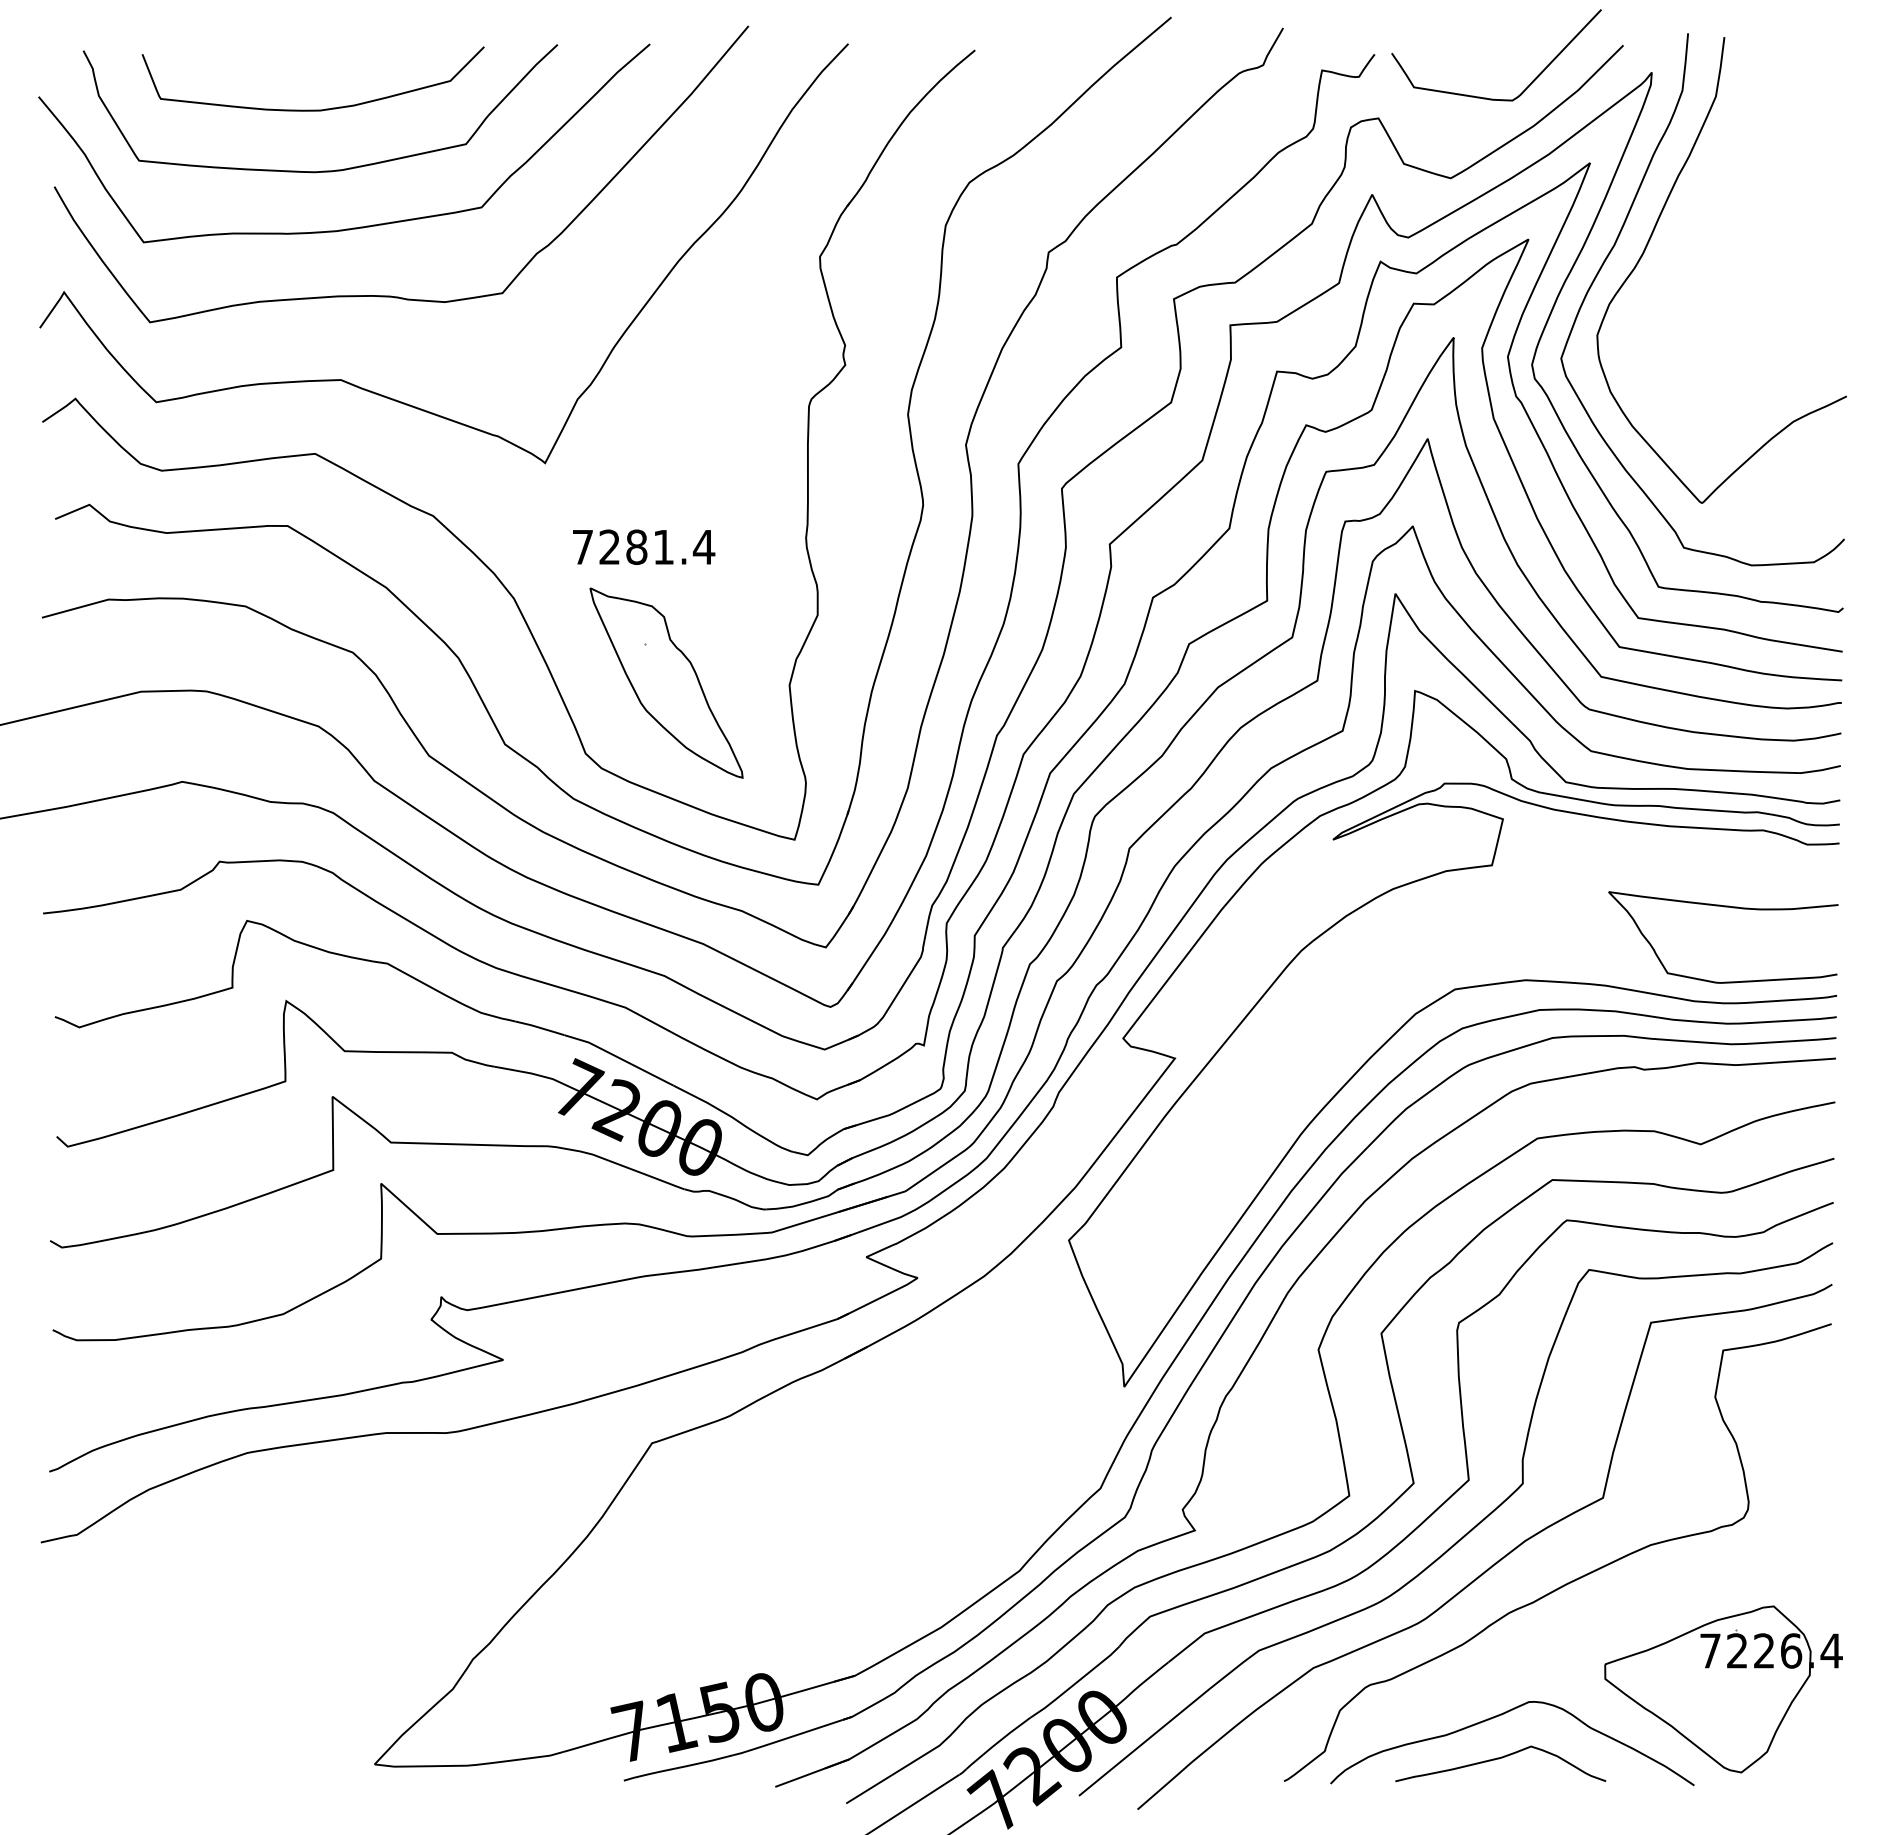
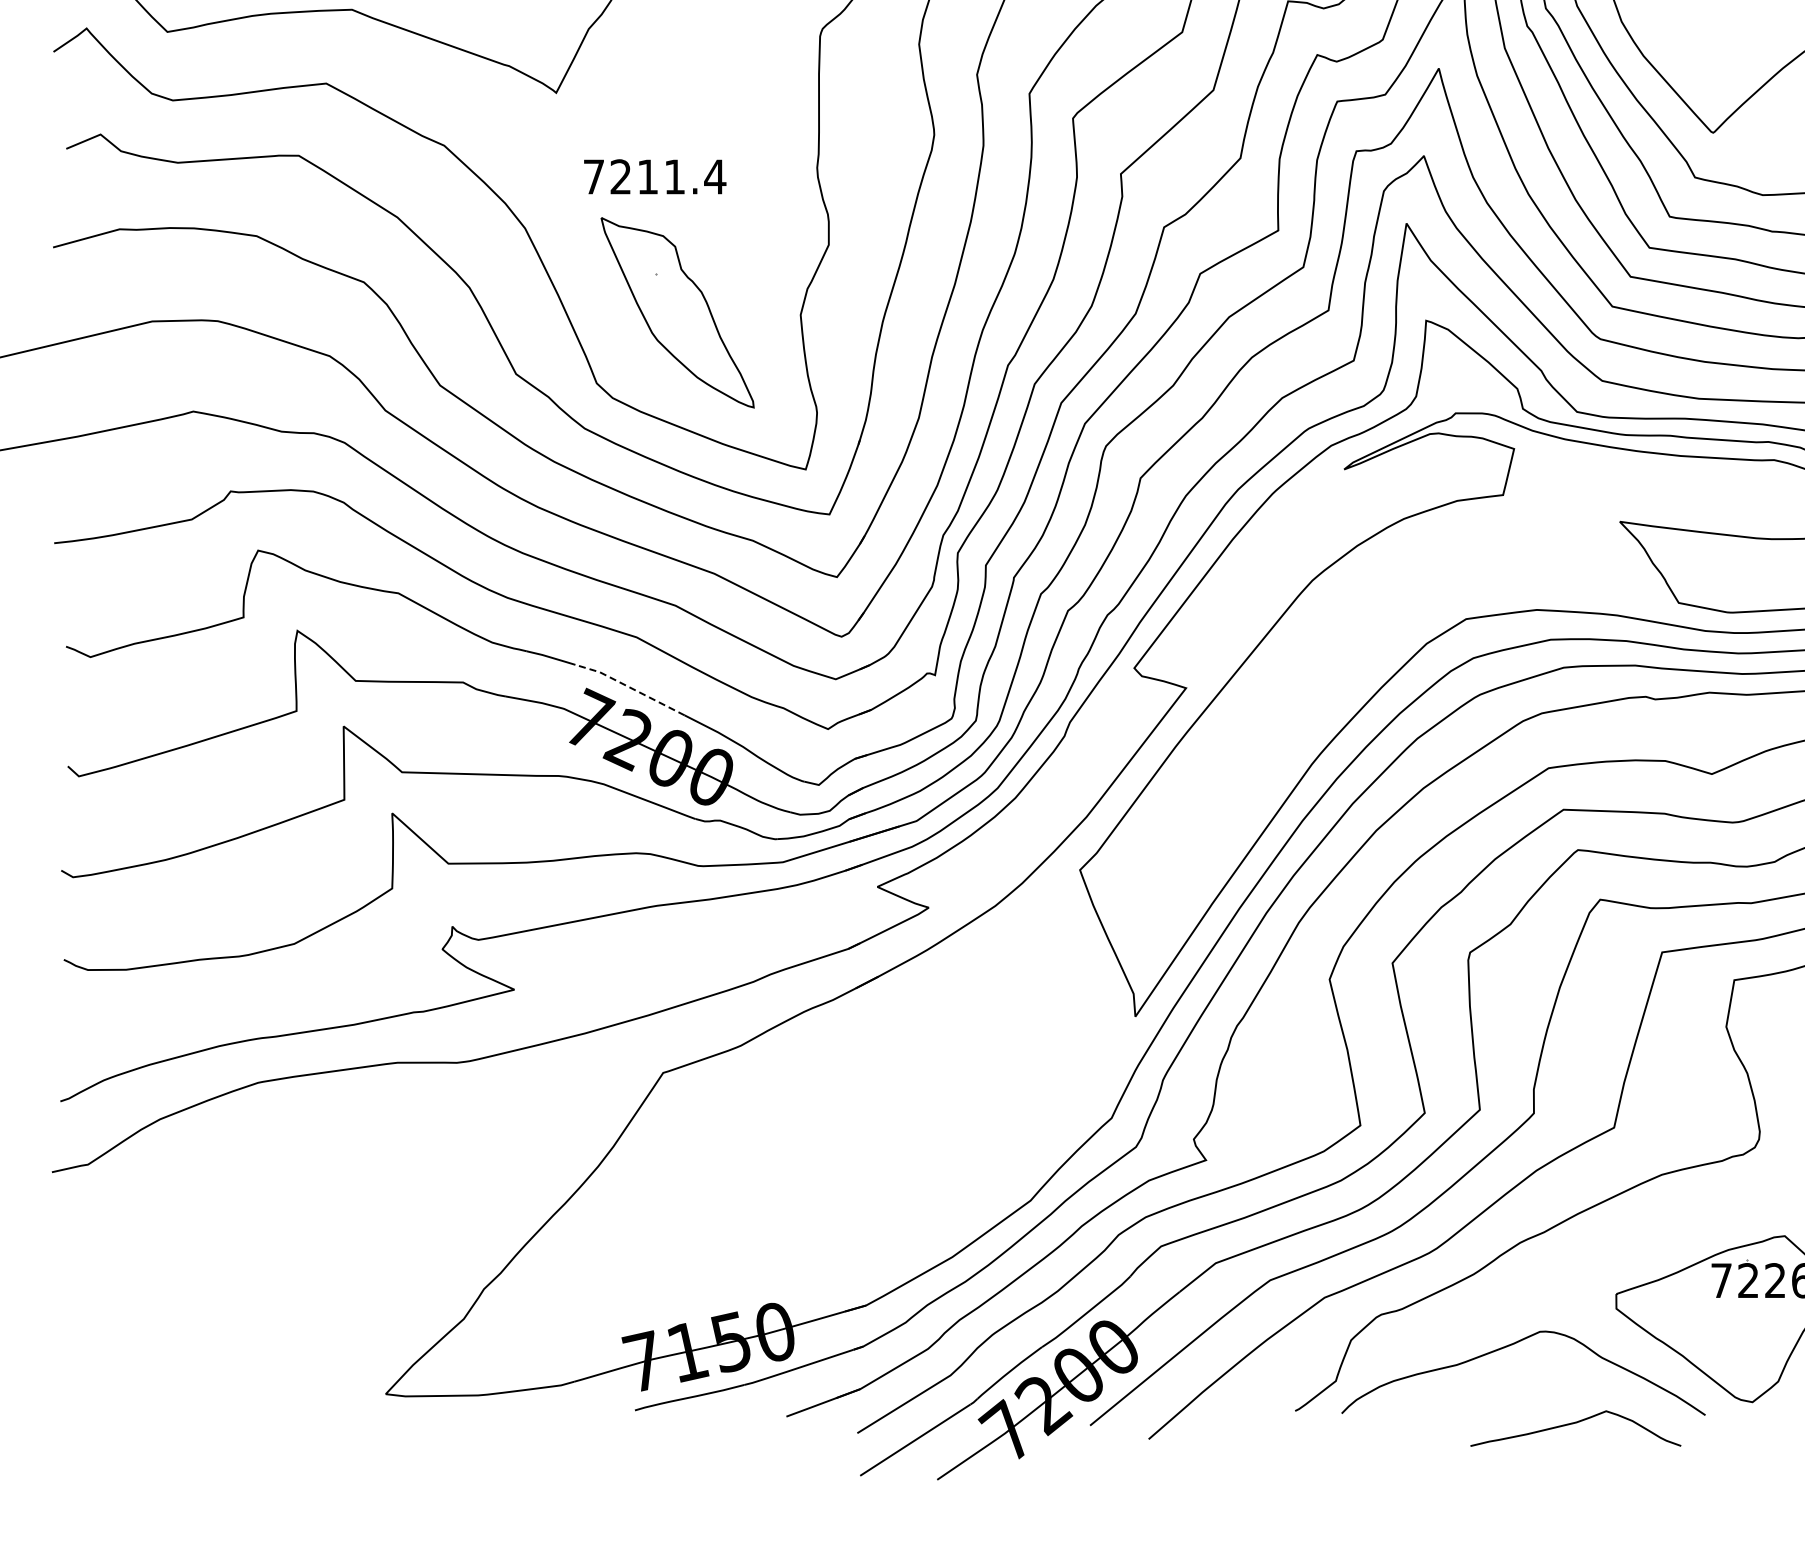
text: (636, 546) -> (647, 176), 7281.4 -> 7211.4
line: (618, 1057) -> (629, 687), solid -> dashed
curve: (1499, 1759) -> (1574, 1424), moved

